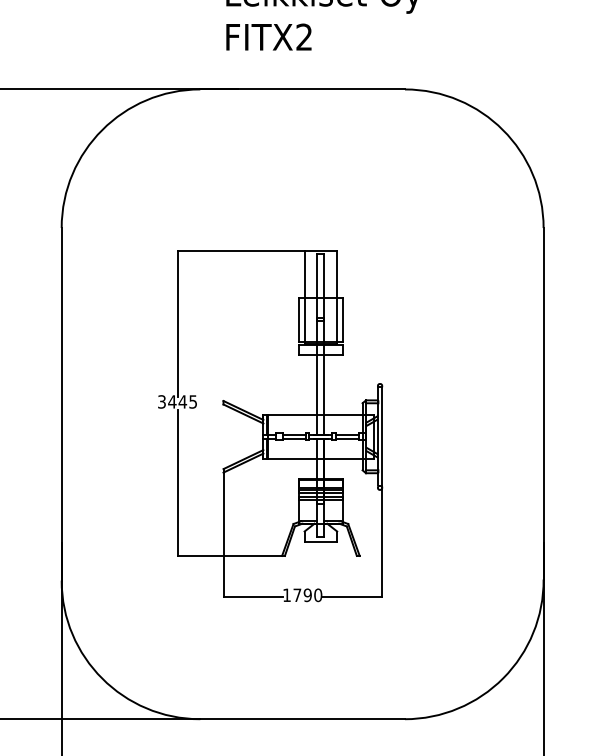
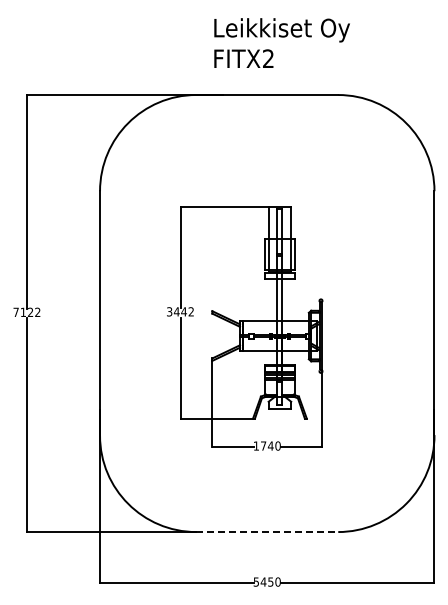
text: (192, 401) -> (190, 311), 3445 -> 3442
text: (307, 594) -> (270, 445), 1790 -> 1740
line: (302, 719) -> (267, 532), solid -> dashed

